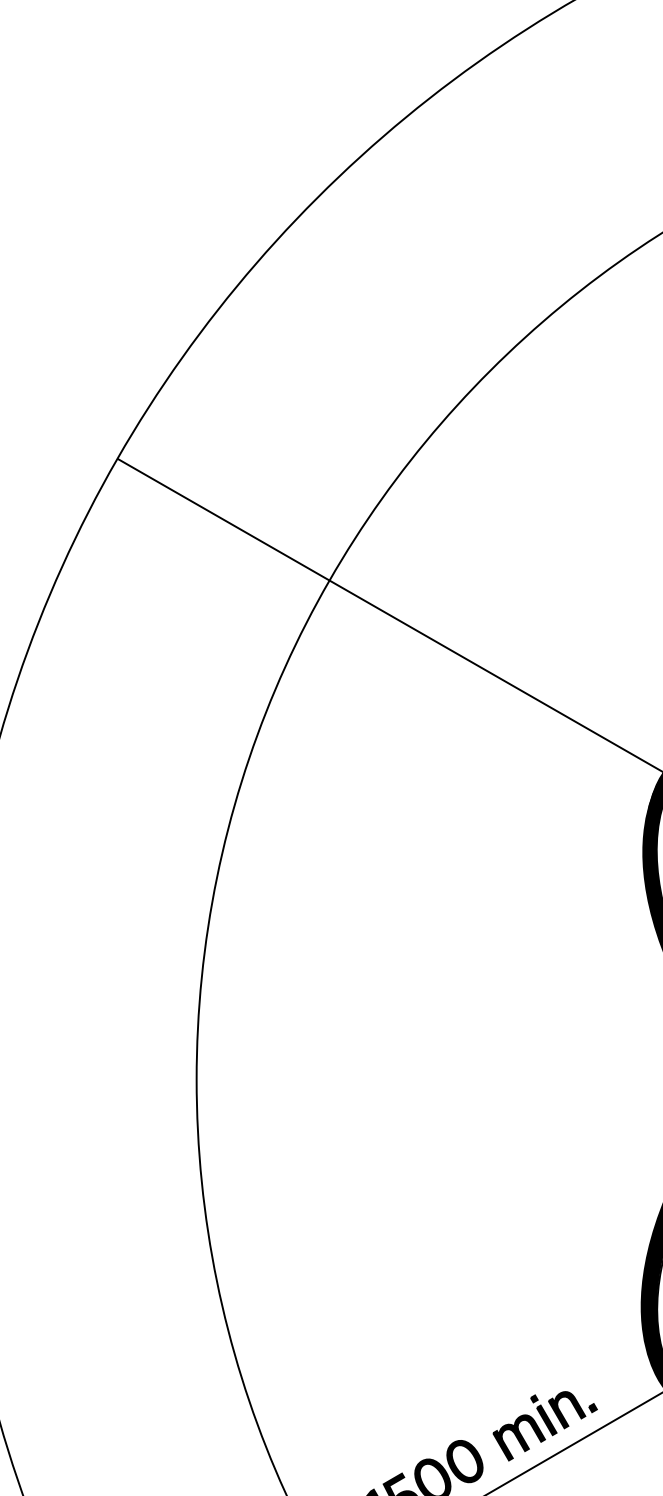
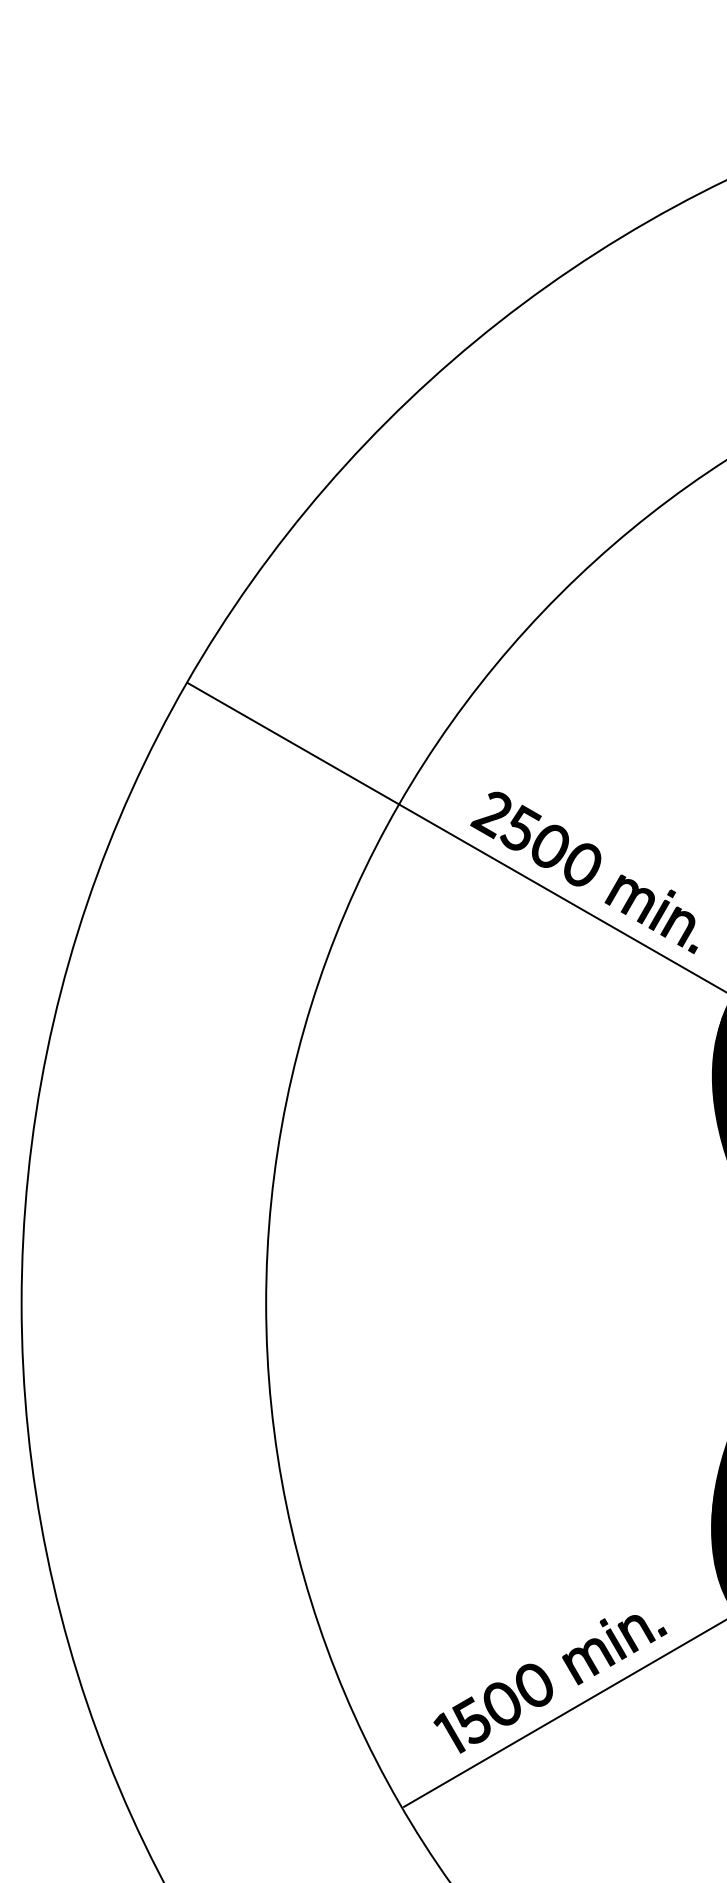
part: (513, 648) -> (583, 872), added

